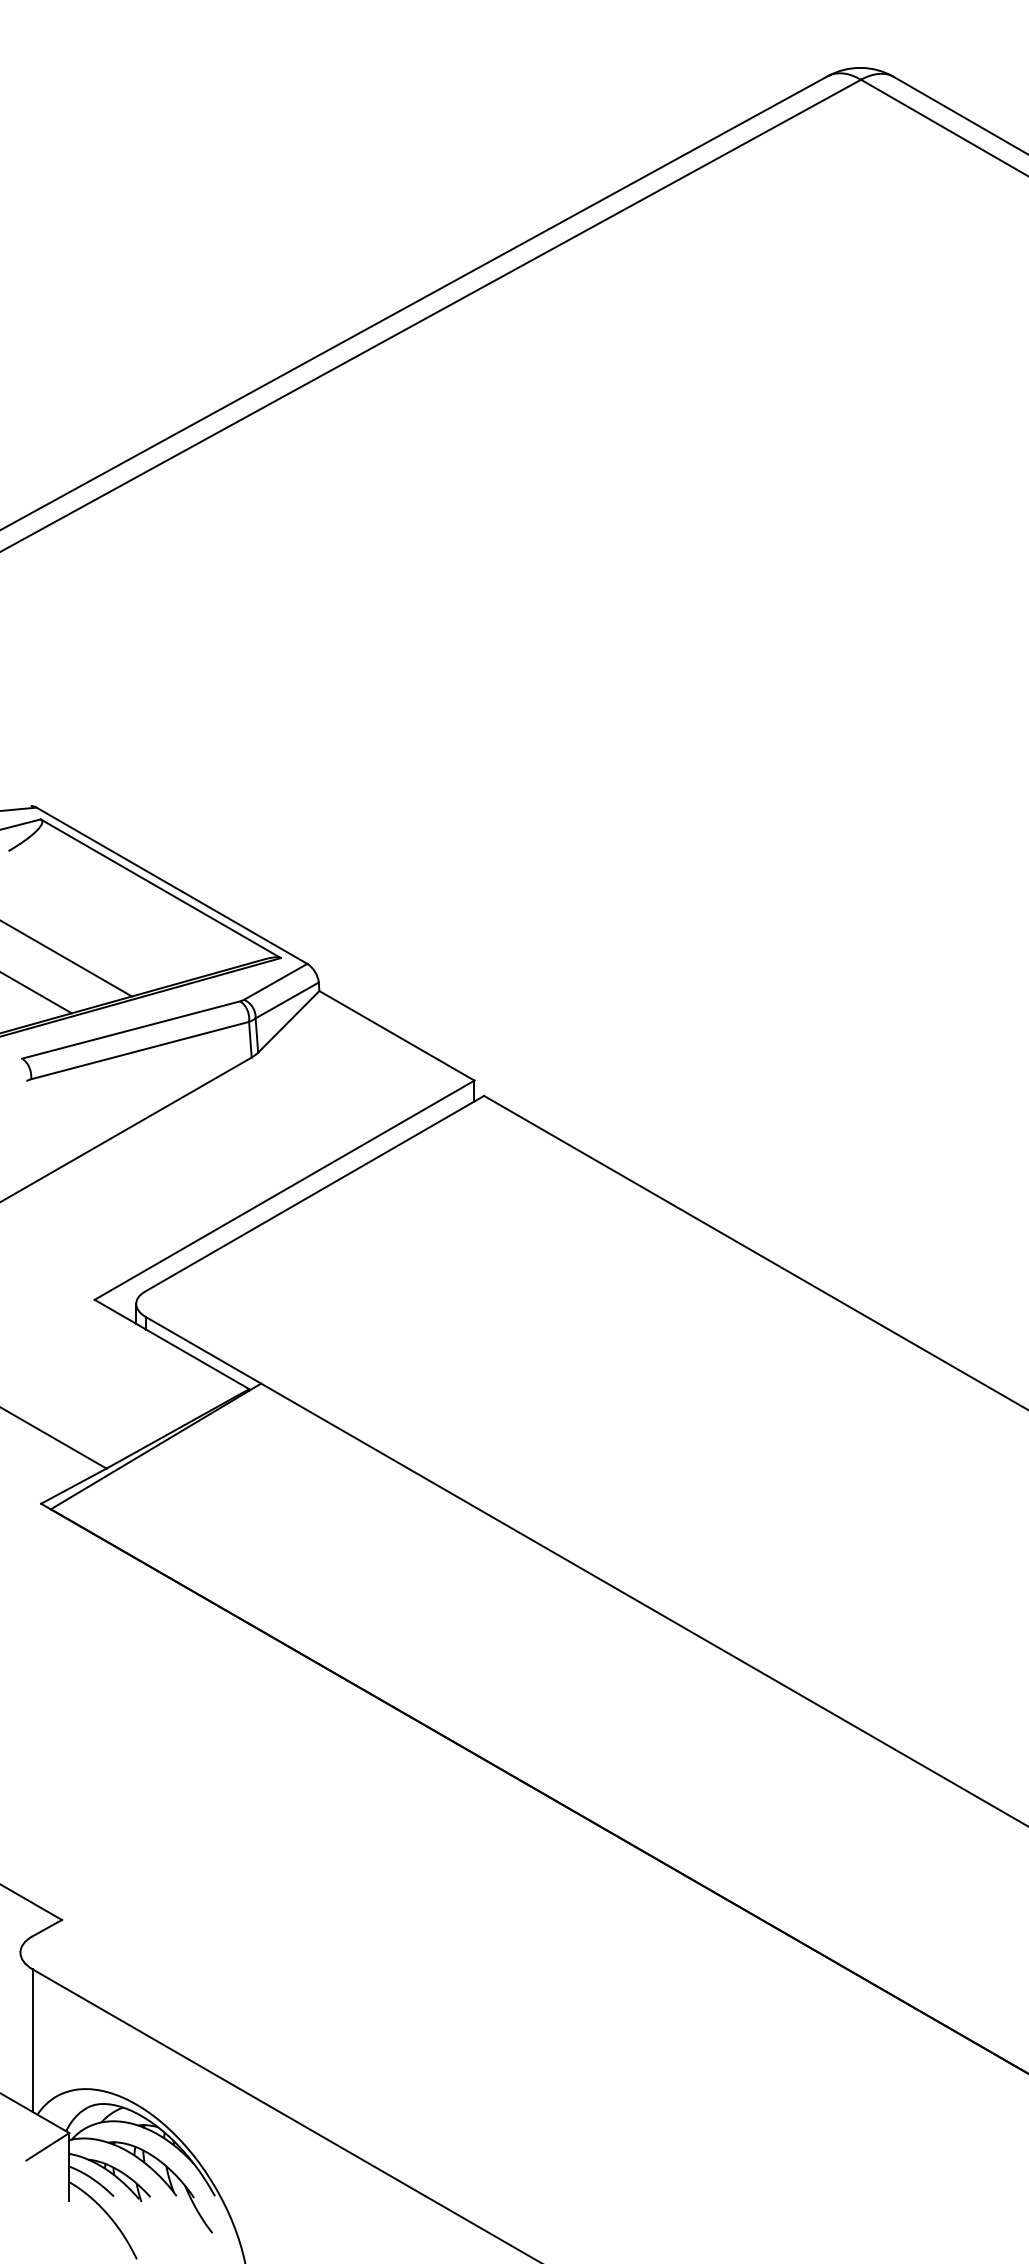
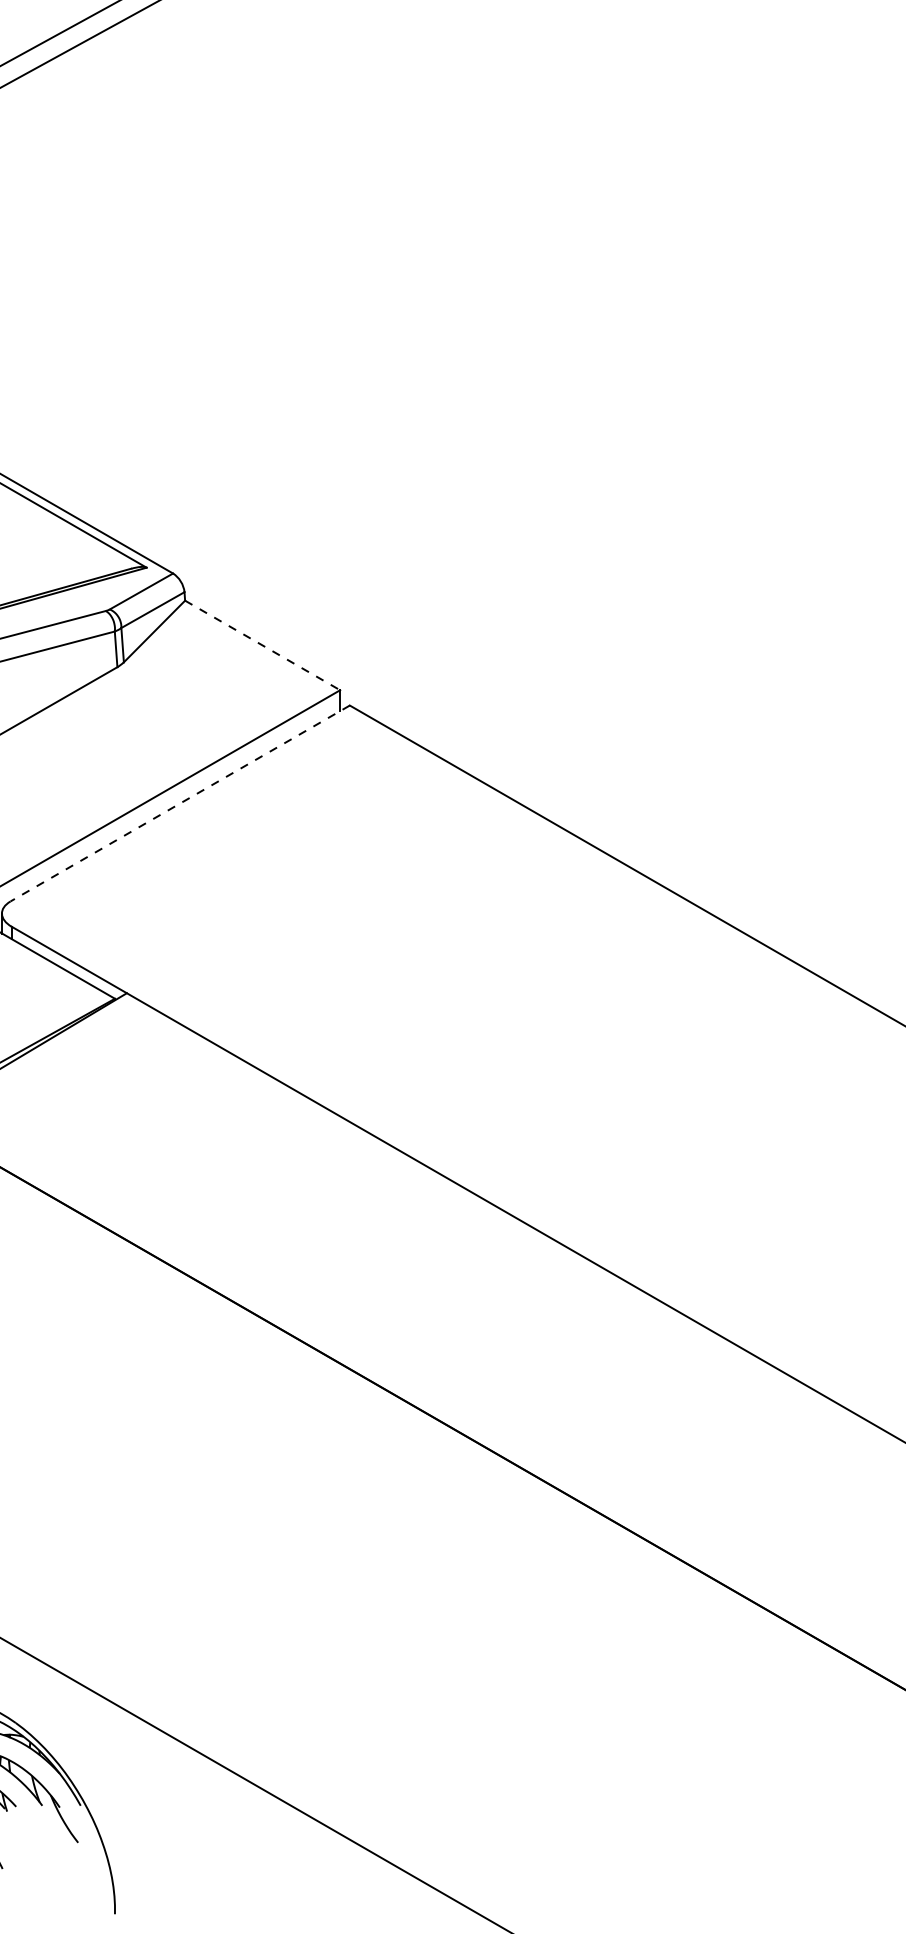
line: (396, 1035) -> (262, 645), solid -> dashed
line: (314, 1193) -> (180, 803), solid -> dashed

